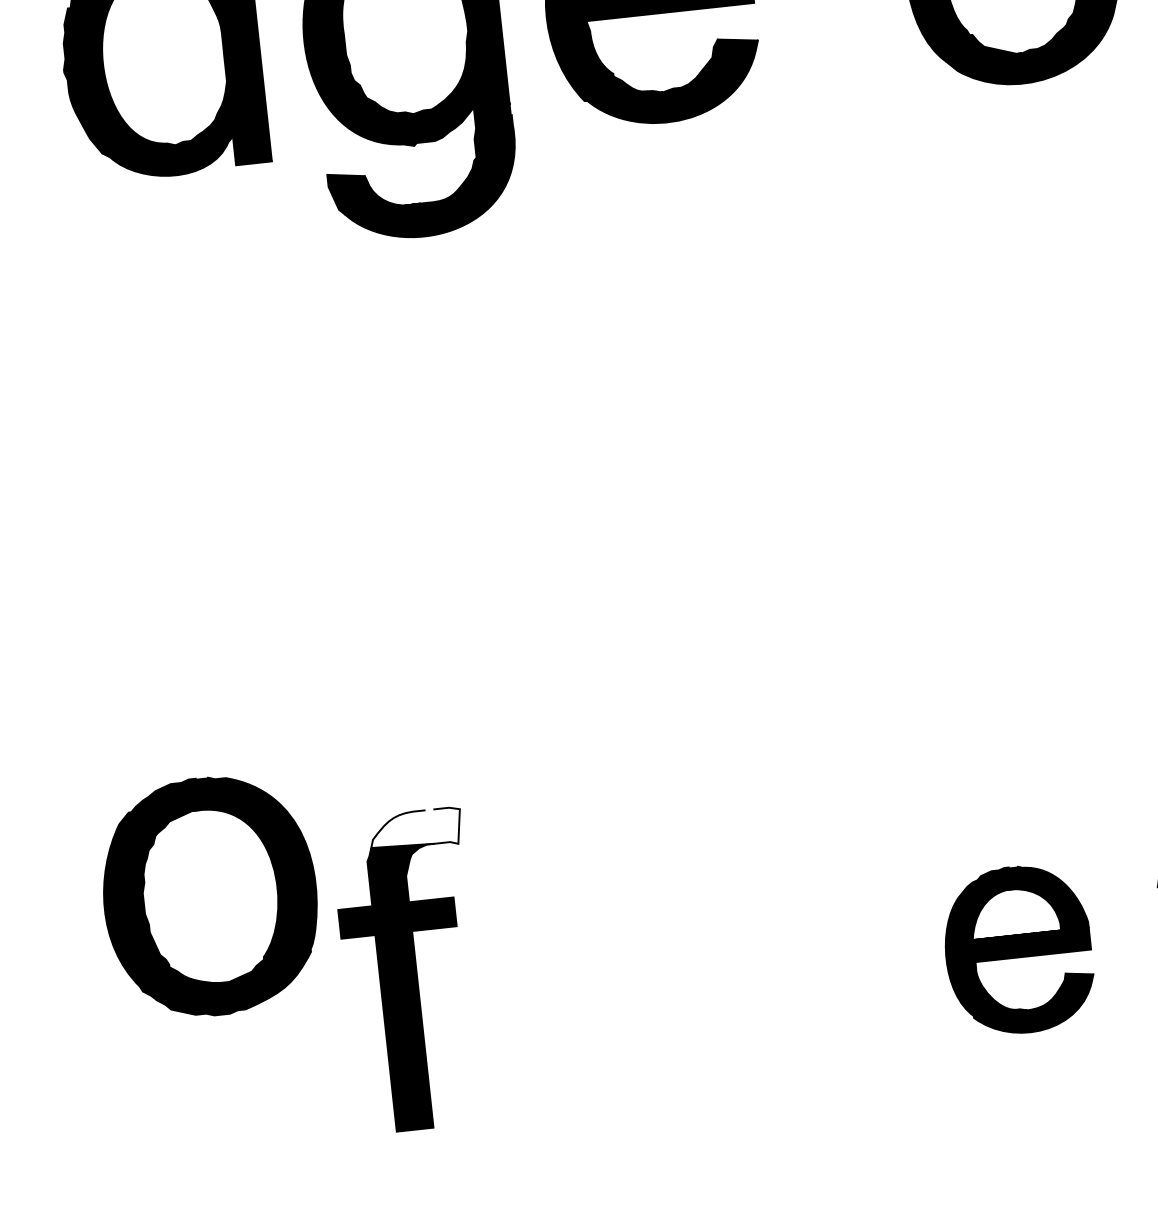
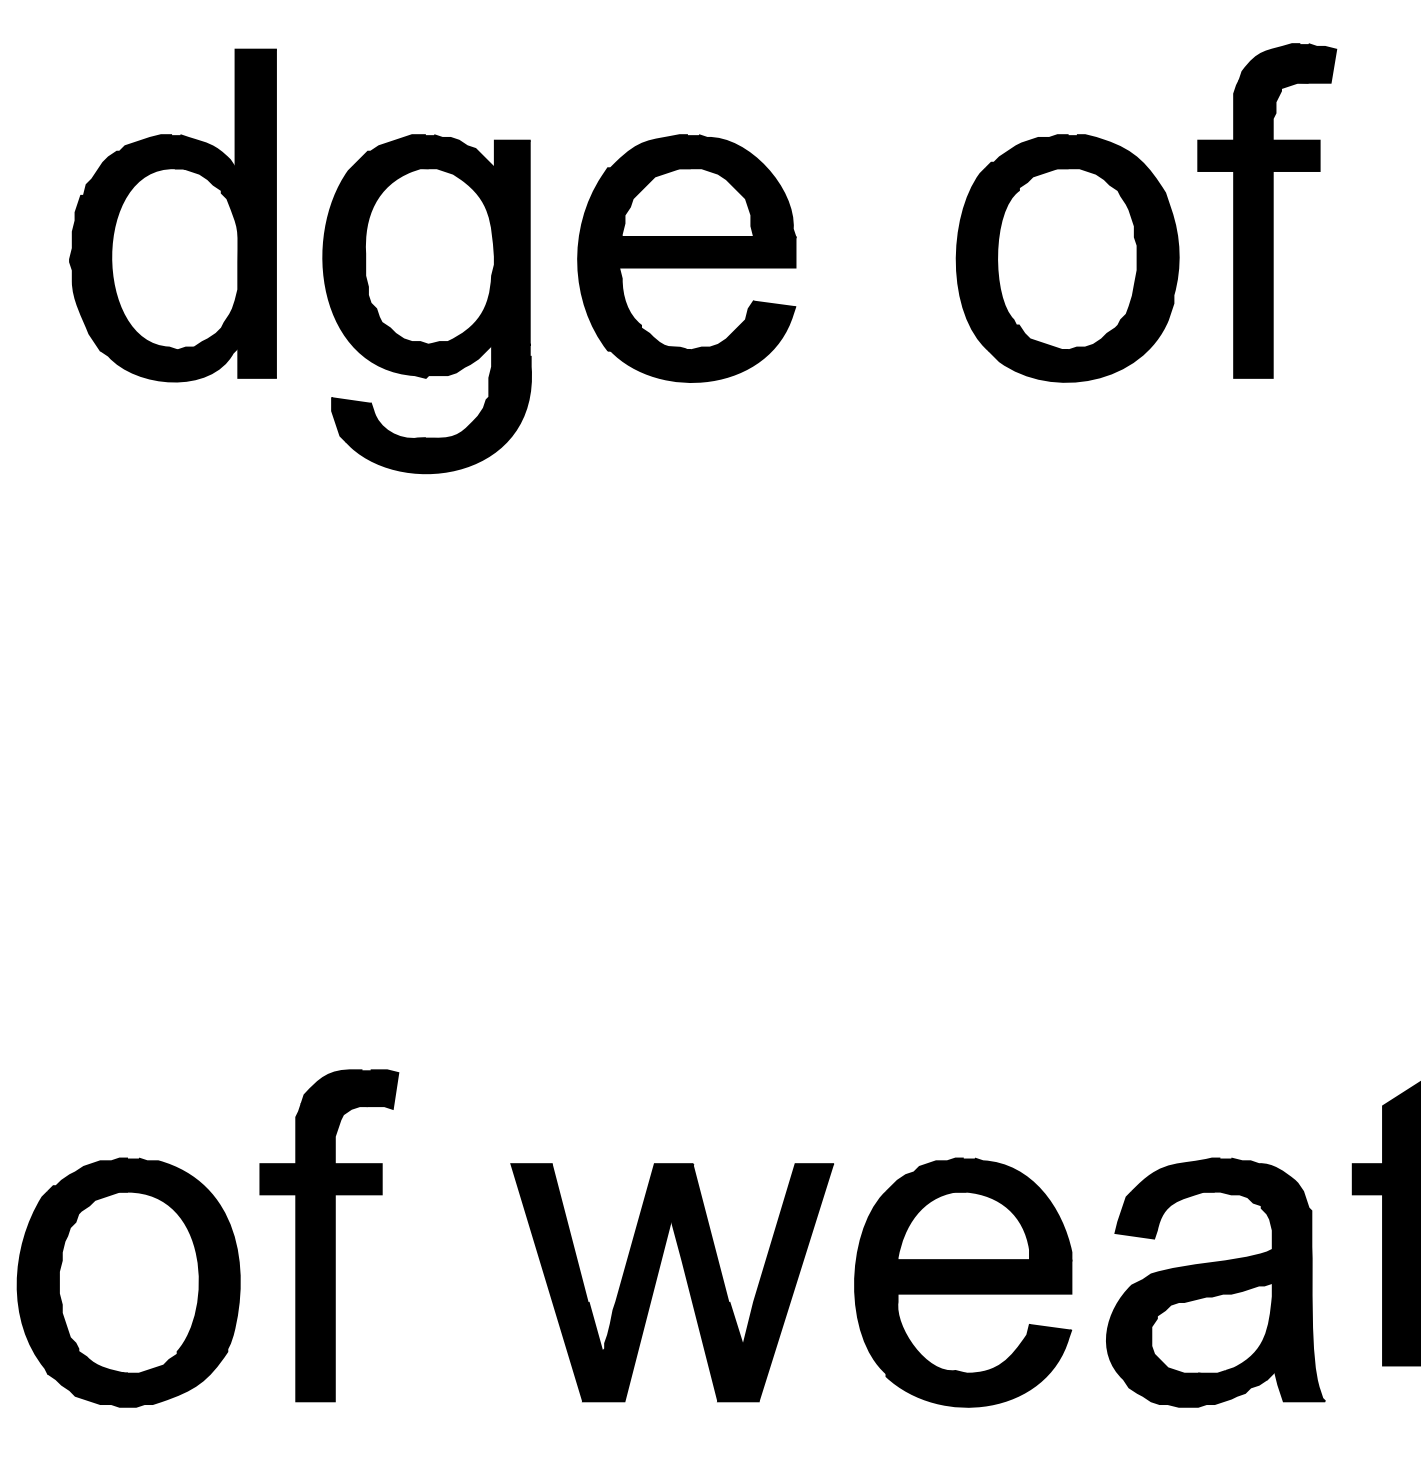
fill: (415, 829) -> (349, 1089), added
part: (209, 896) -> (128, 1282), moved
part: (1018, 949) -> (963, 1282), size x1.43
part: (727, 976) -> (657, 1277), added

